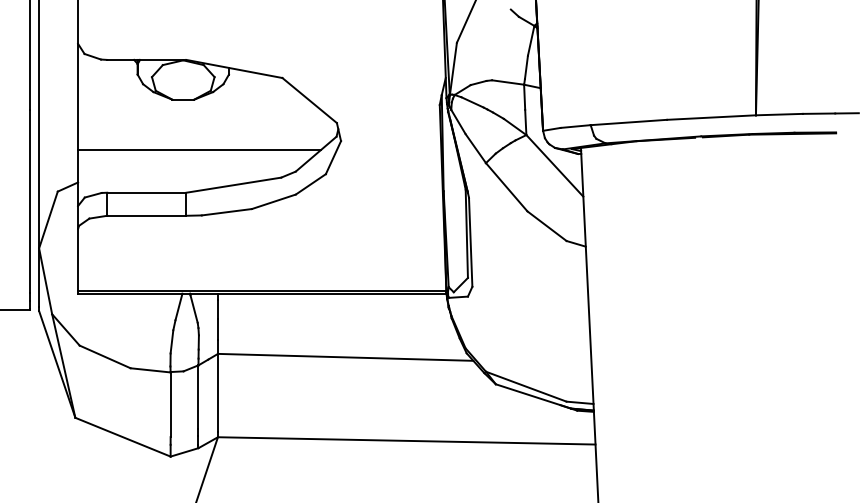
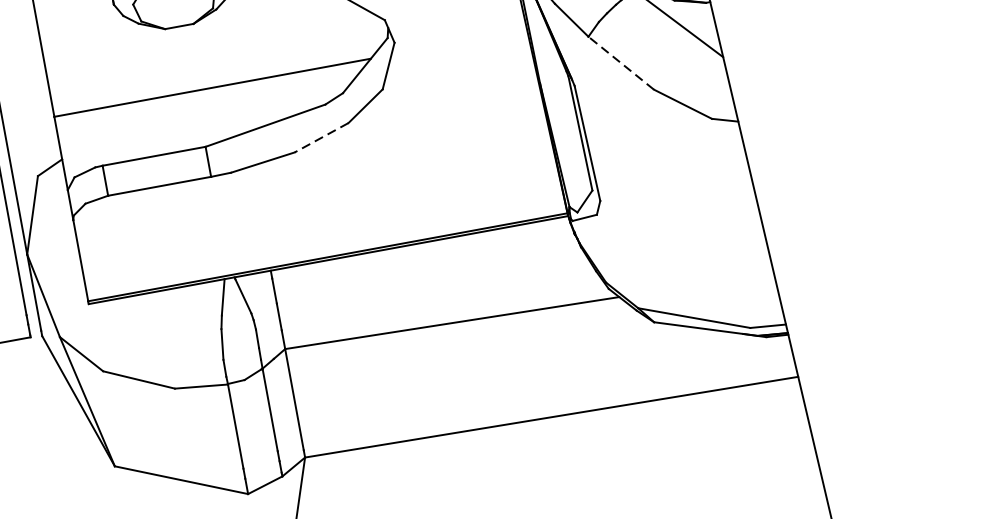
line: (506, 187) -> (620, 63), solid -> dashed
line: (273, 201) -> (321, 137), solid -> dashed

